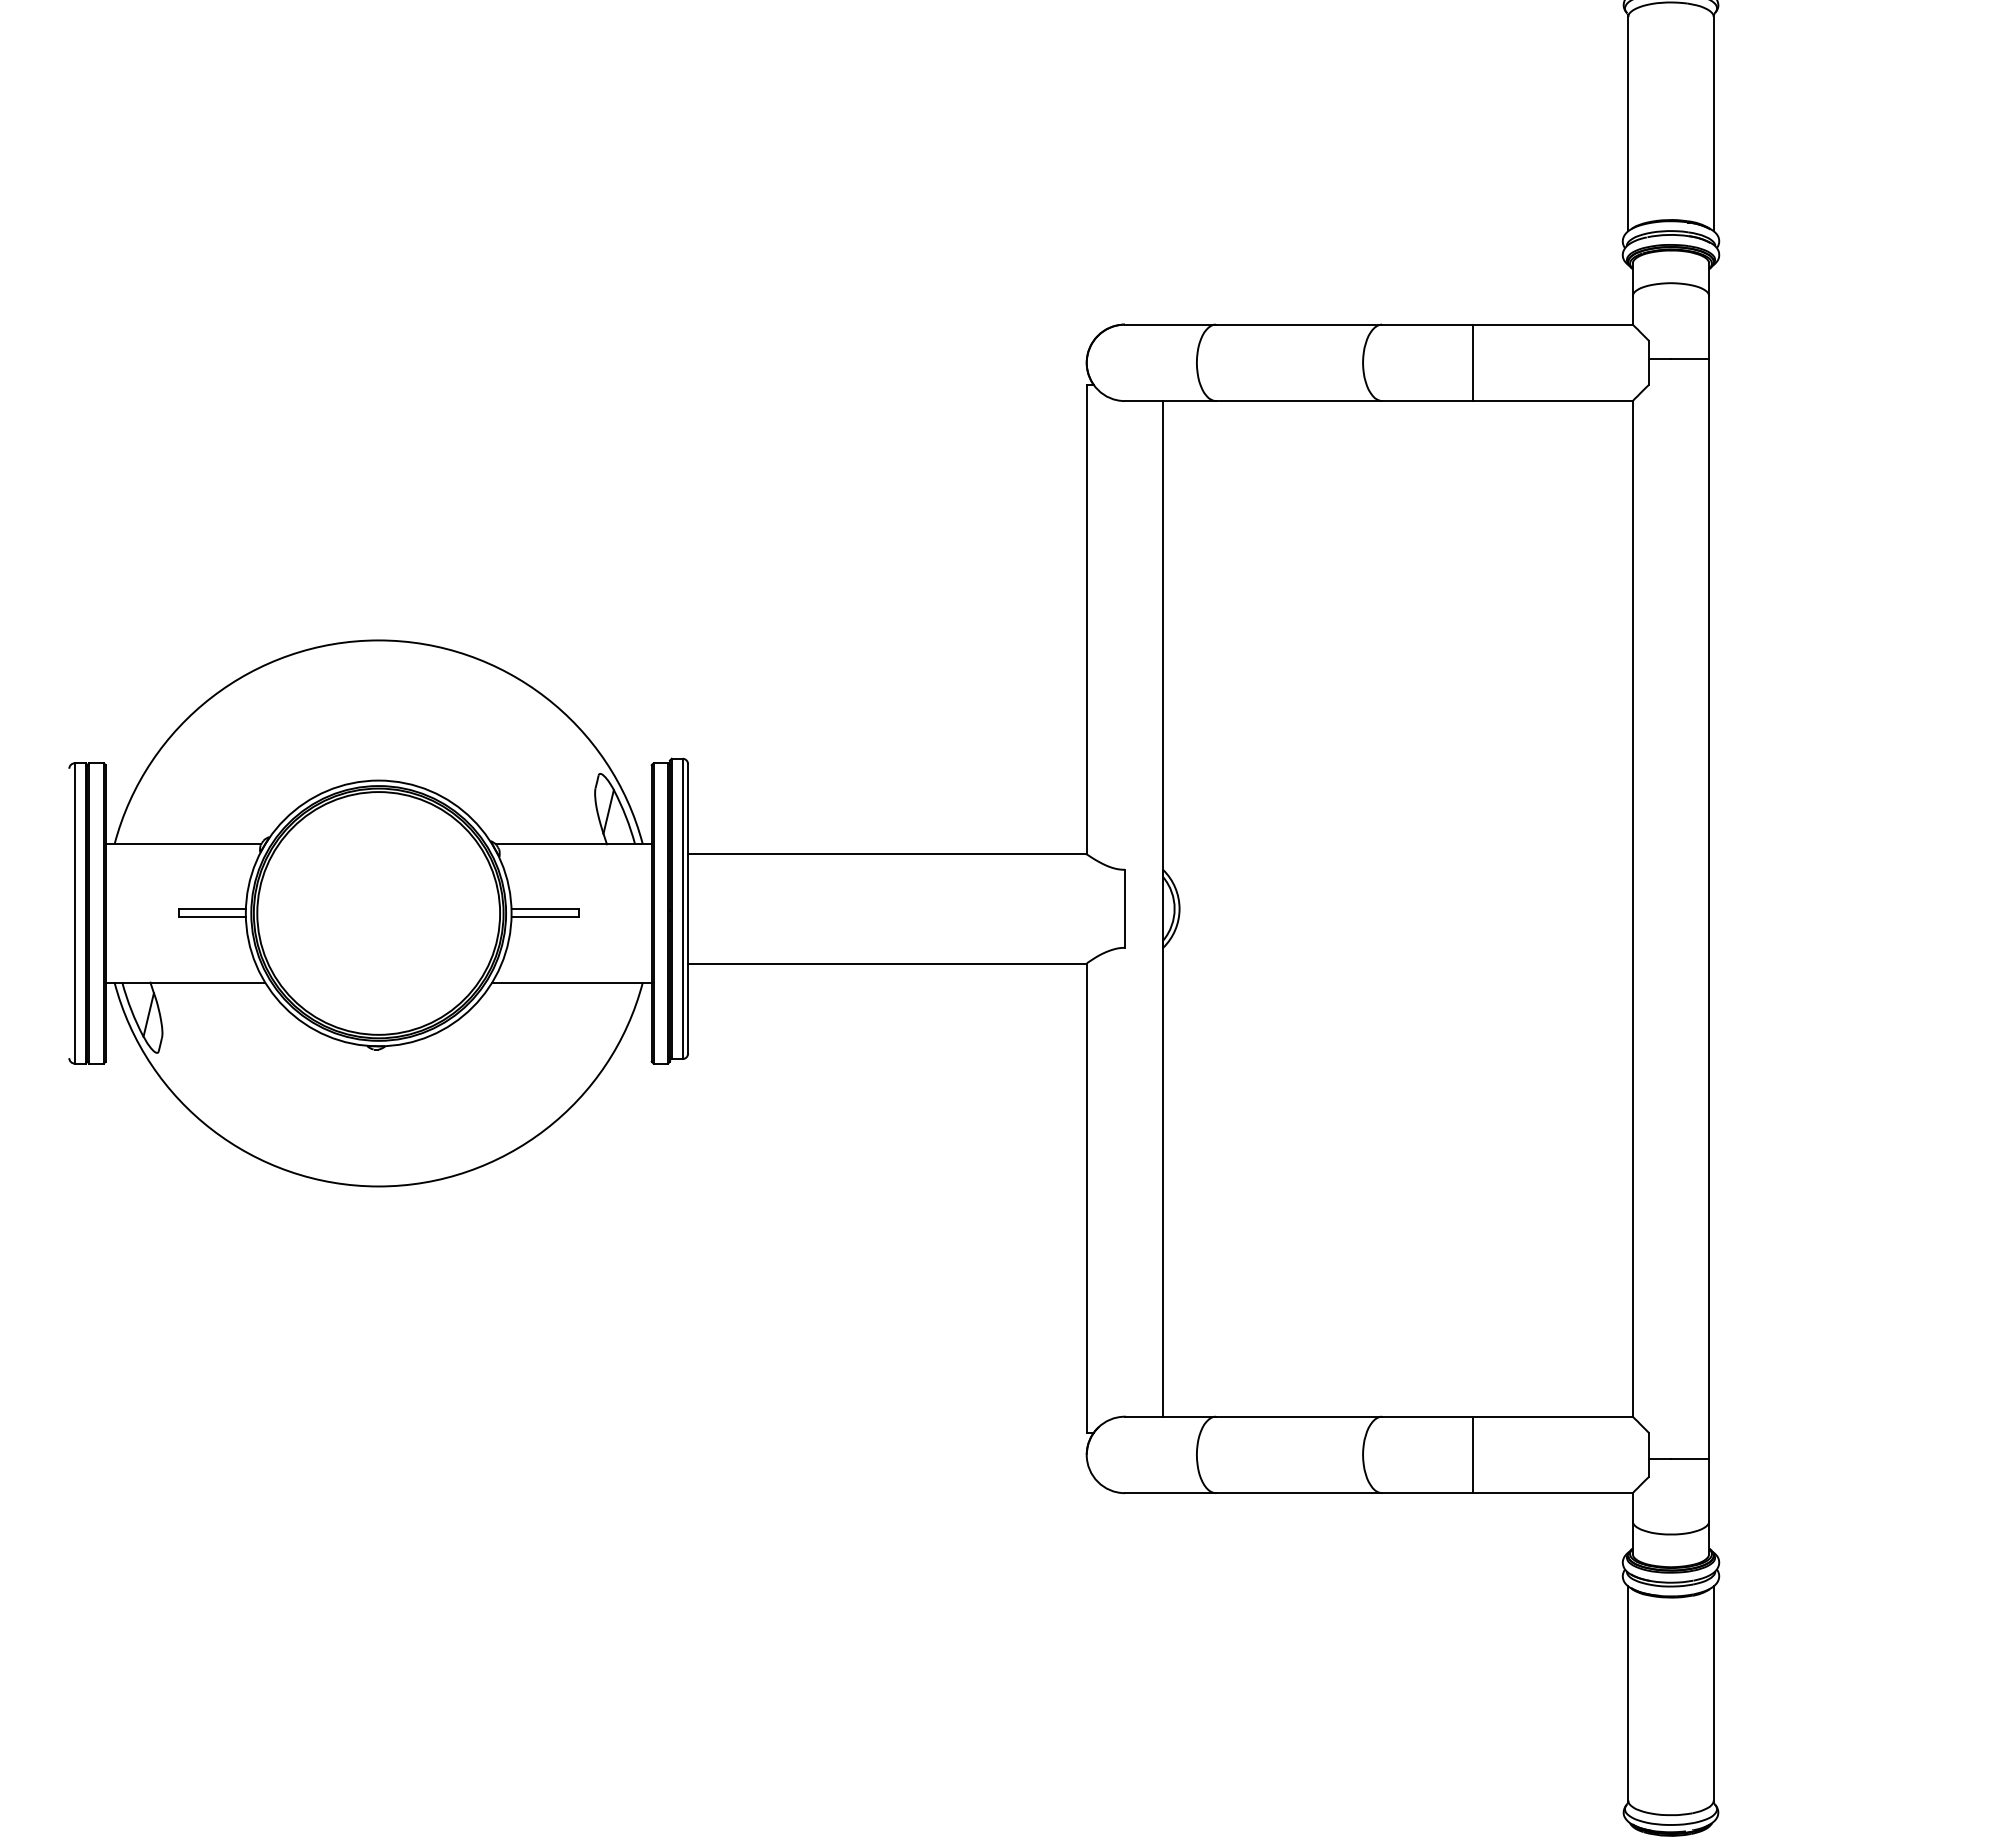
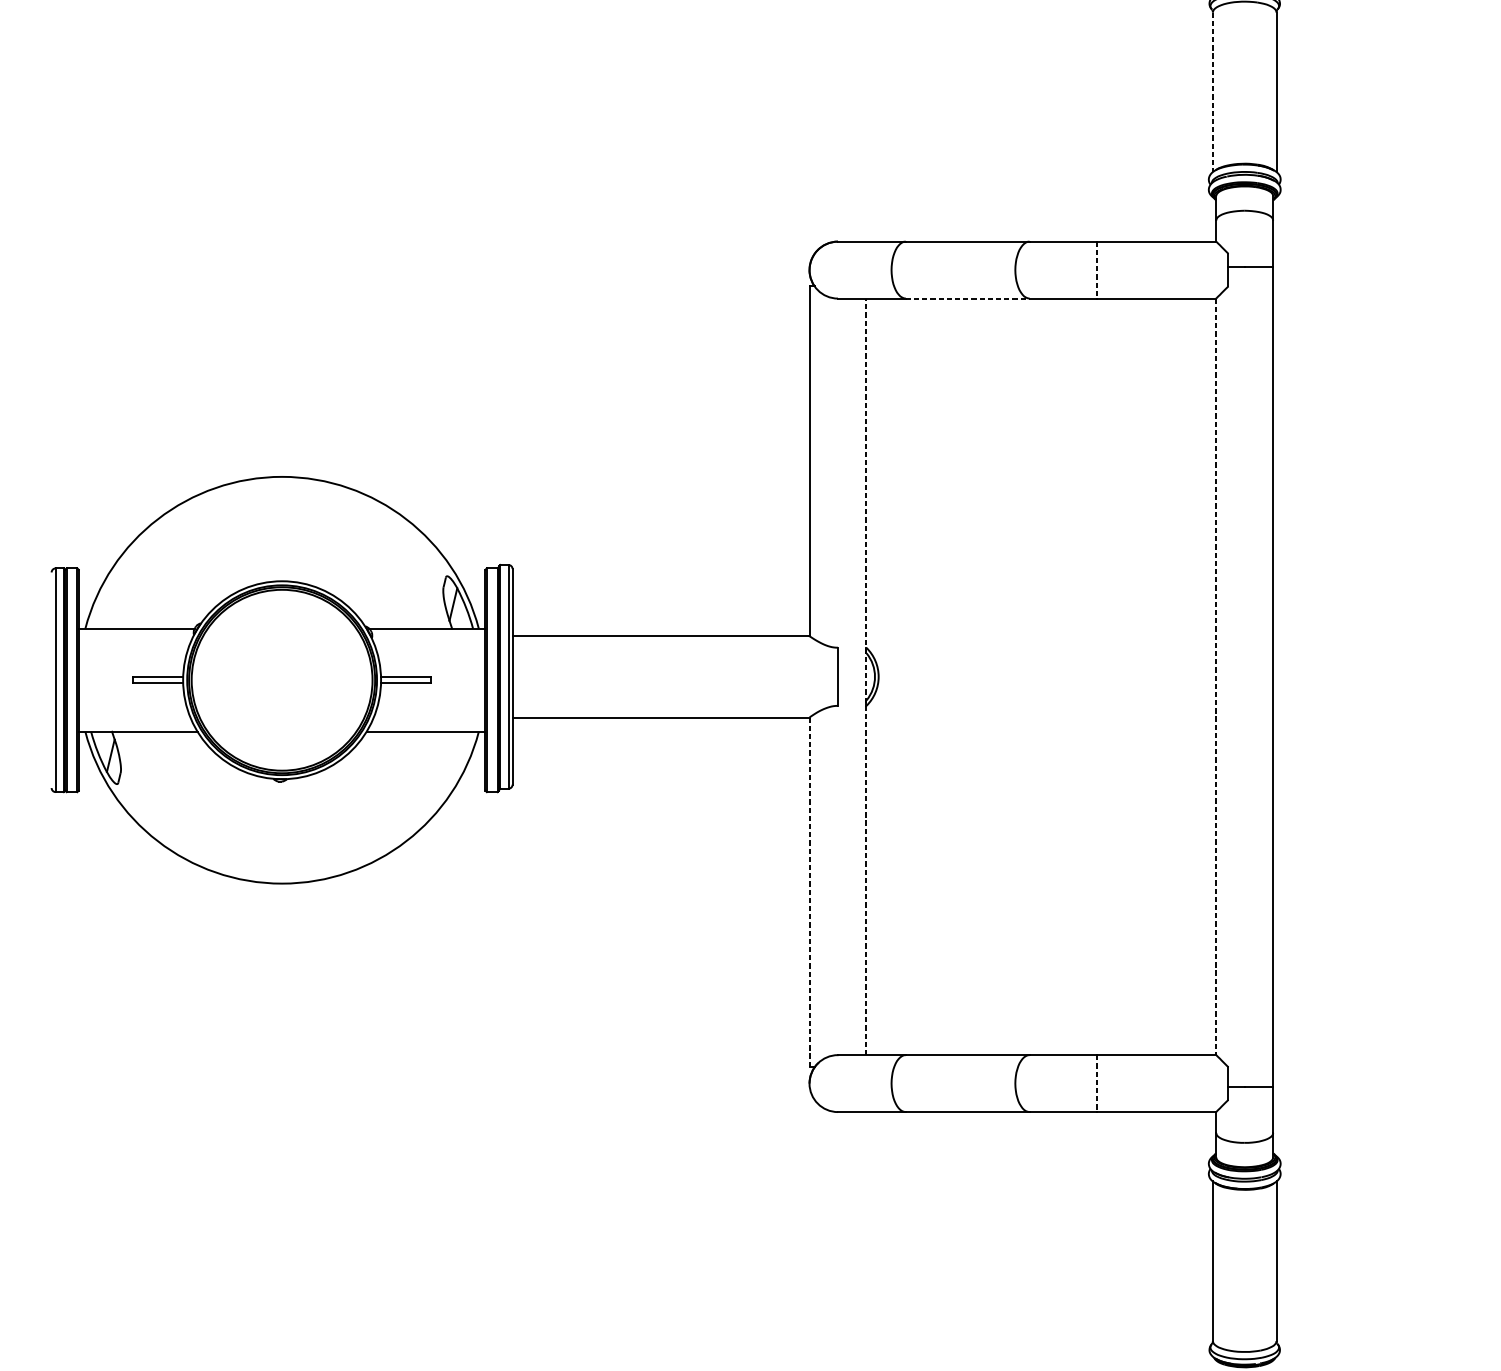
line: (1628, 124) -> (1213, 92), solid -> dashed
line: (1473, 363) -> (1097, 270), solid -> dashed
line: (1299, 401) -> (968, 298), solid -> dashed
line: (1163, 908) -> (866, 676), solid -> dashed
line: (1632, 908) -> (1216, 676), solid -> dashed
line: (1086, 1198) -> (809, 892), solid -> dashed
line: (1473, 1455) -> (1097, 1084), solid -> dashed

